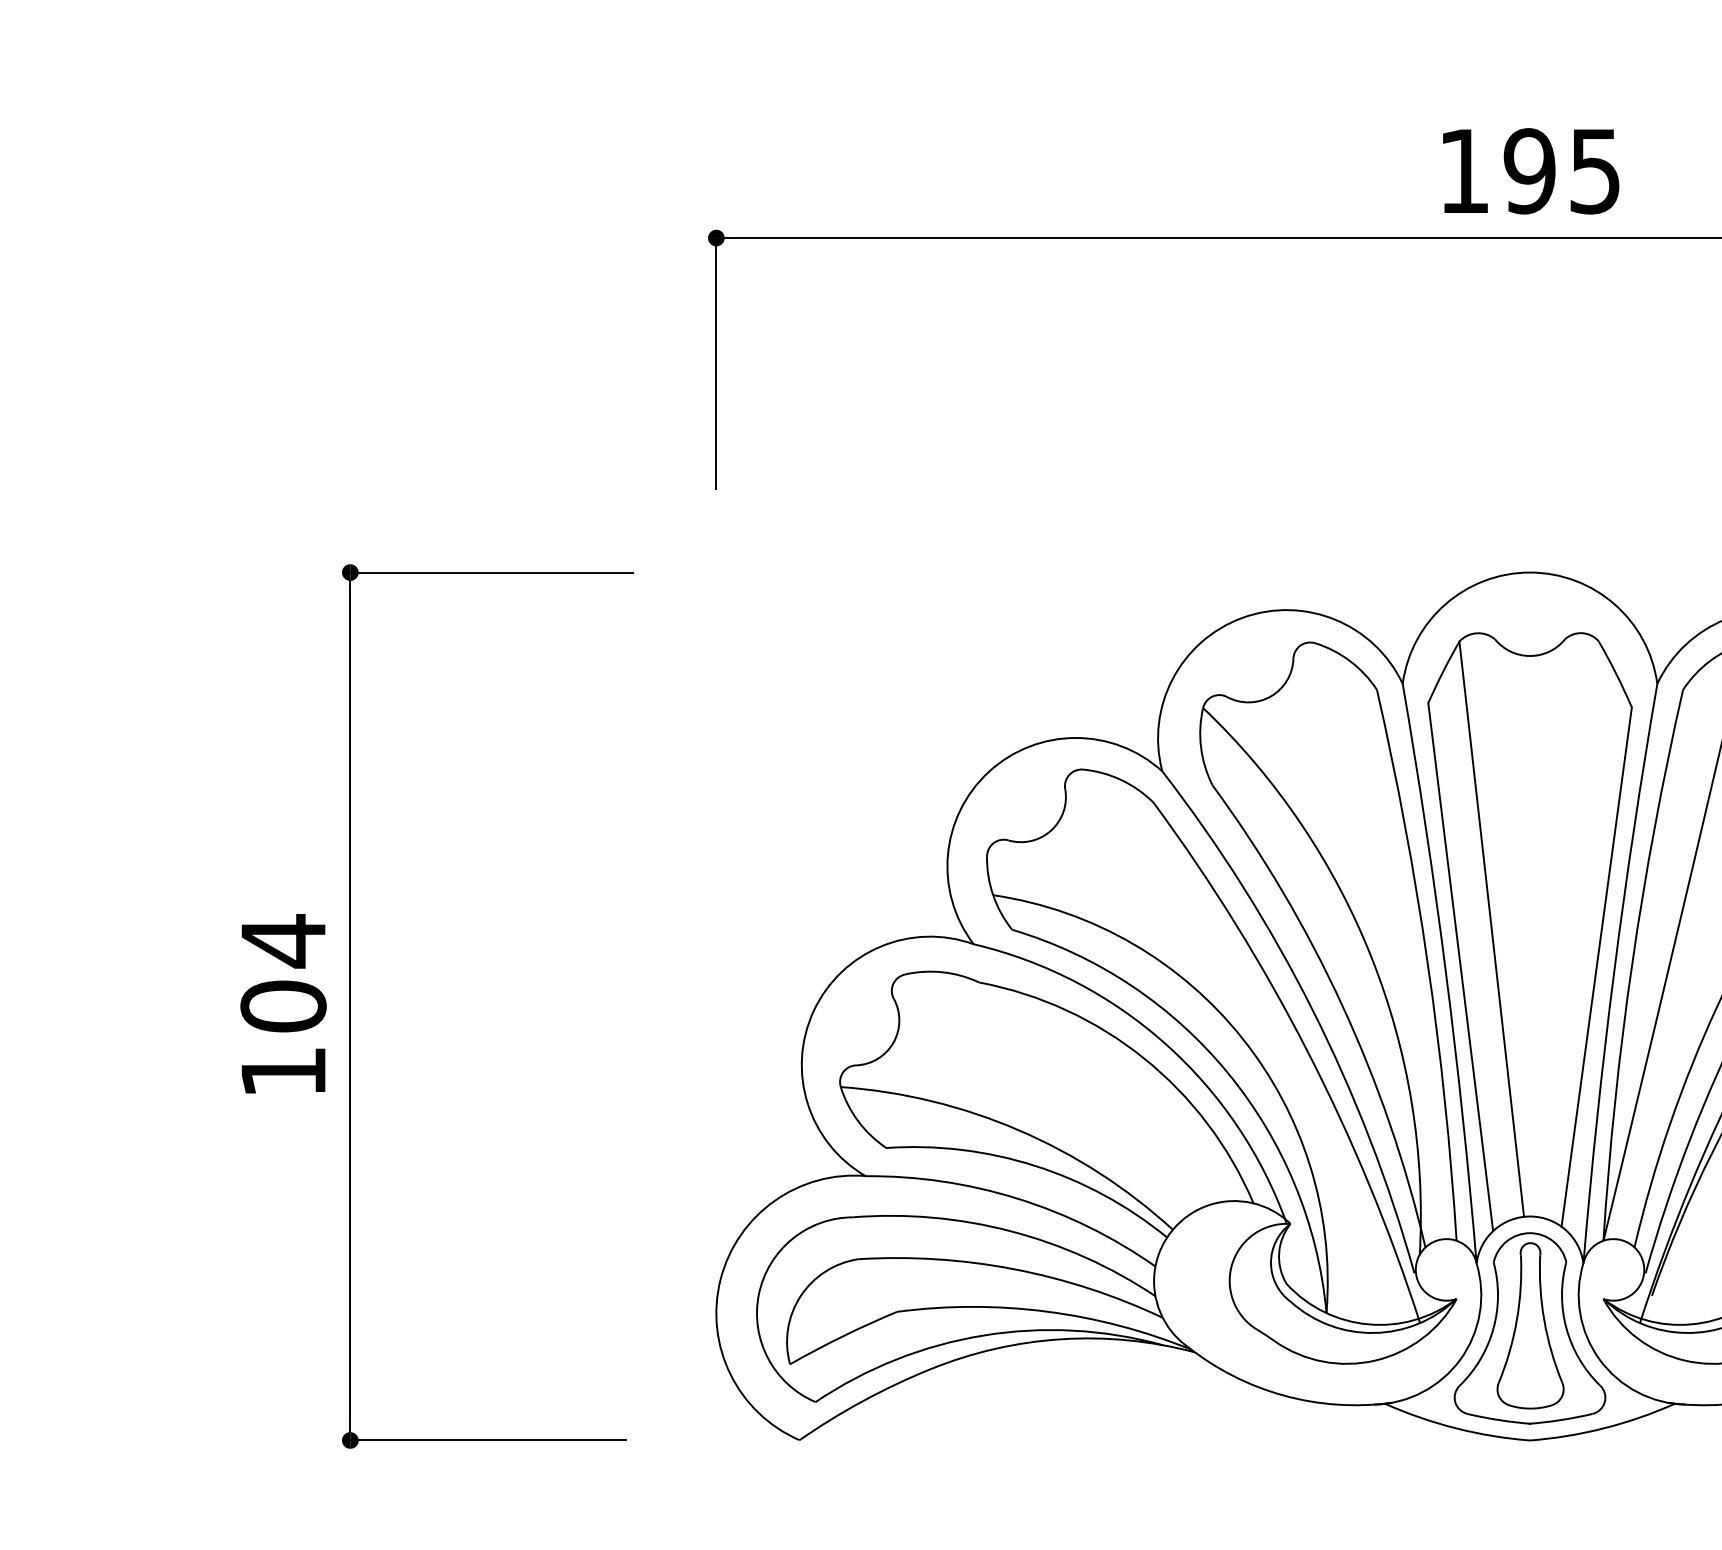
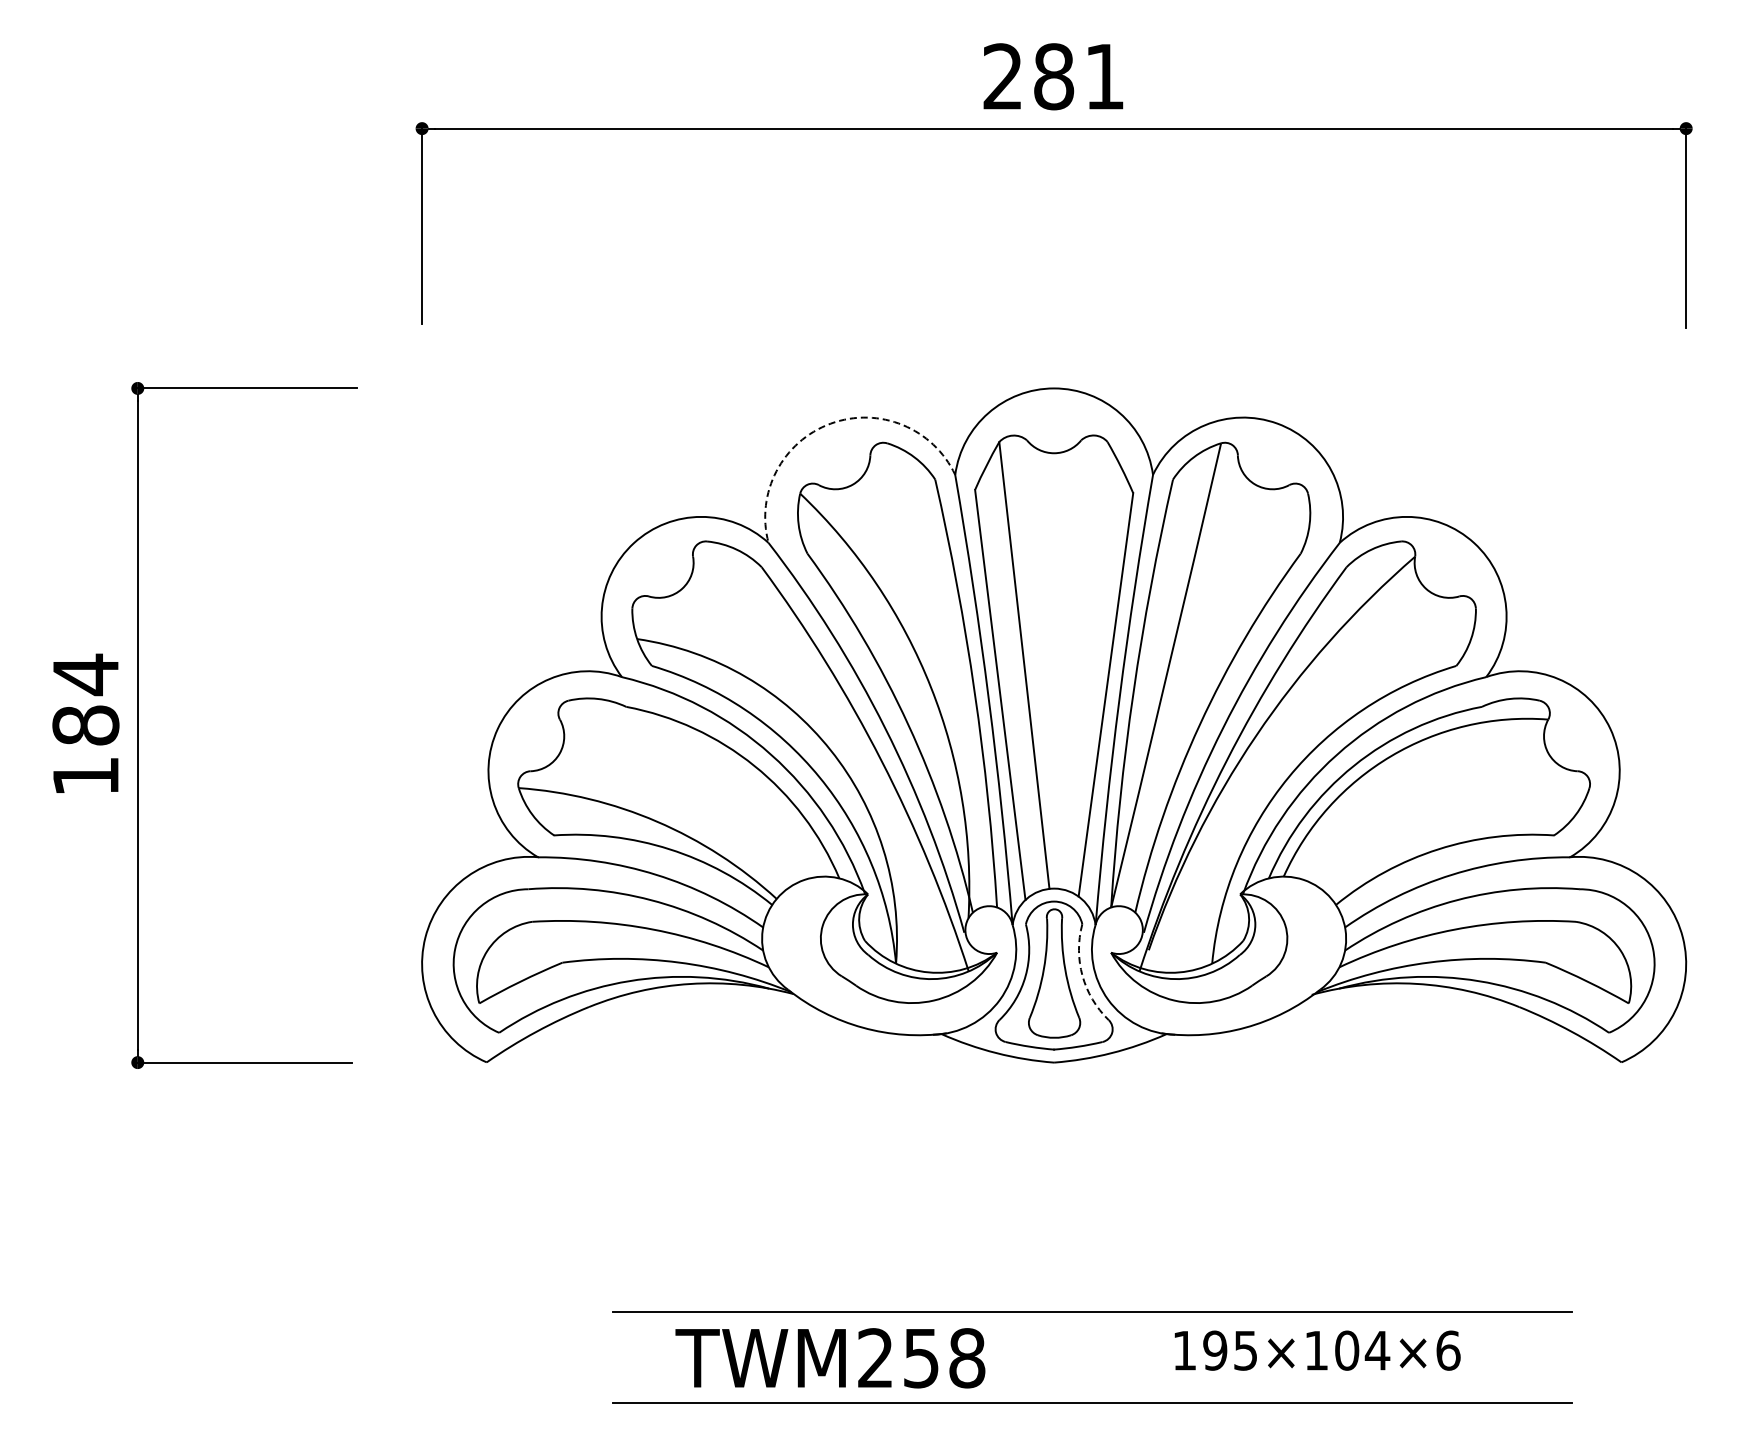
text: (1529, 170) -> (1053, 76), 195 -> 281
arc: (1242, 617) -> (830, 423), solid -> dashed
text: (283, 1006) -> (85, 725), 104 -> 184
arc: (1566, 1328) -> (1082, 975), solid -> dashed

